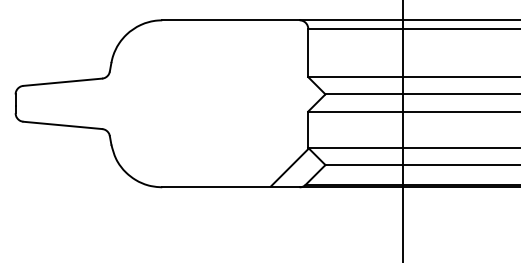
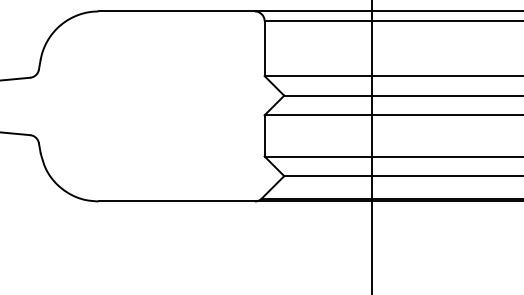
hatch: (289, 167) -> (243, 178), removed

